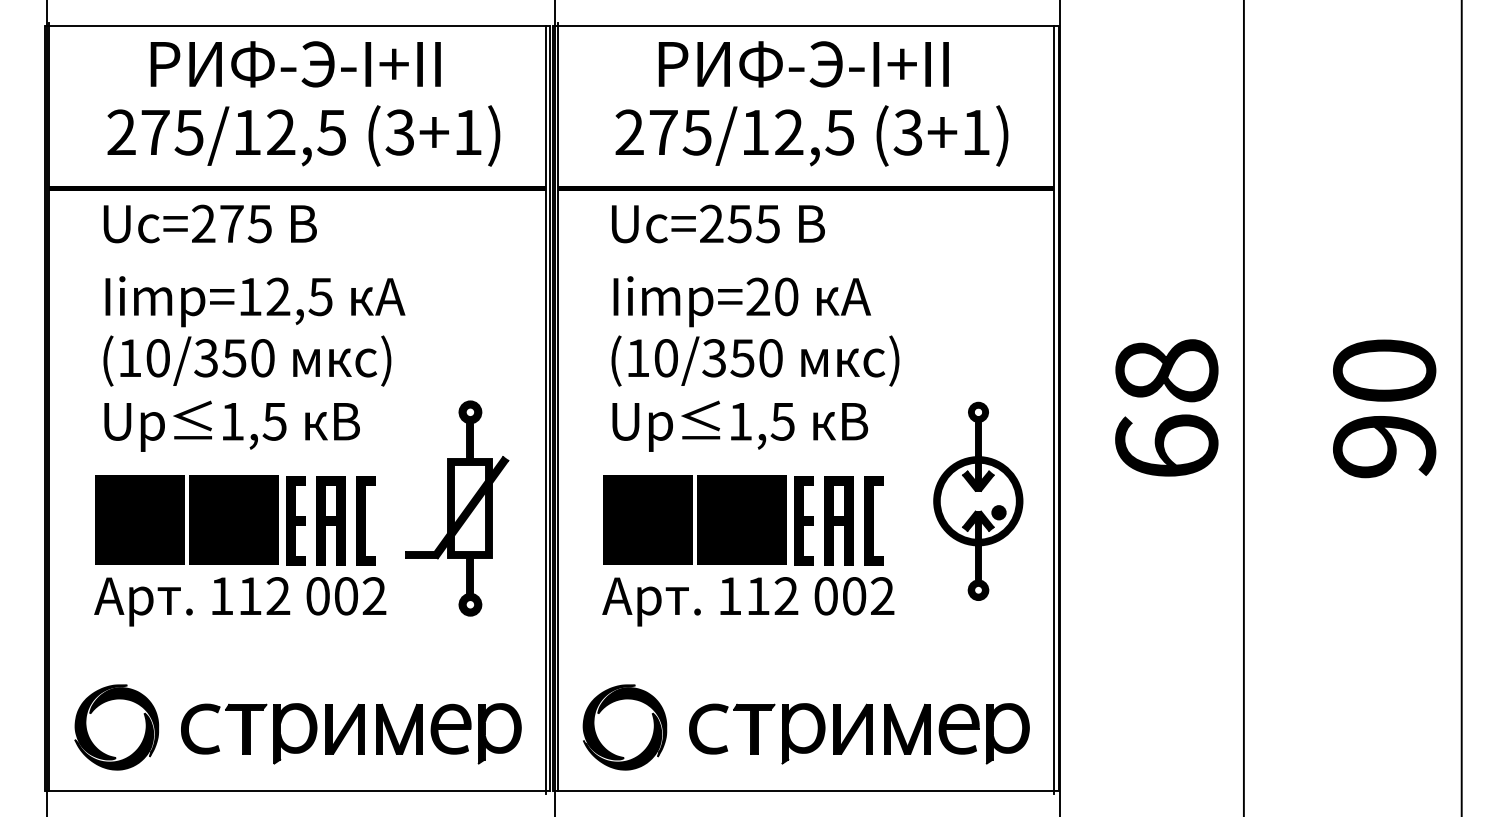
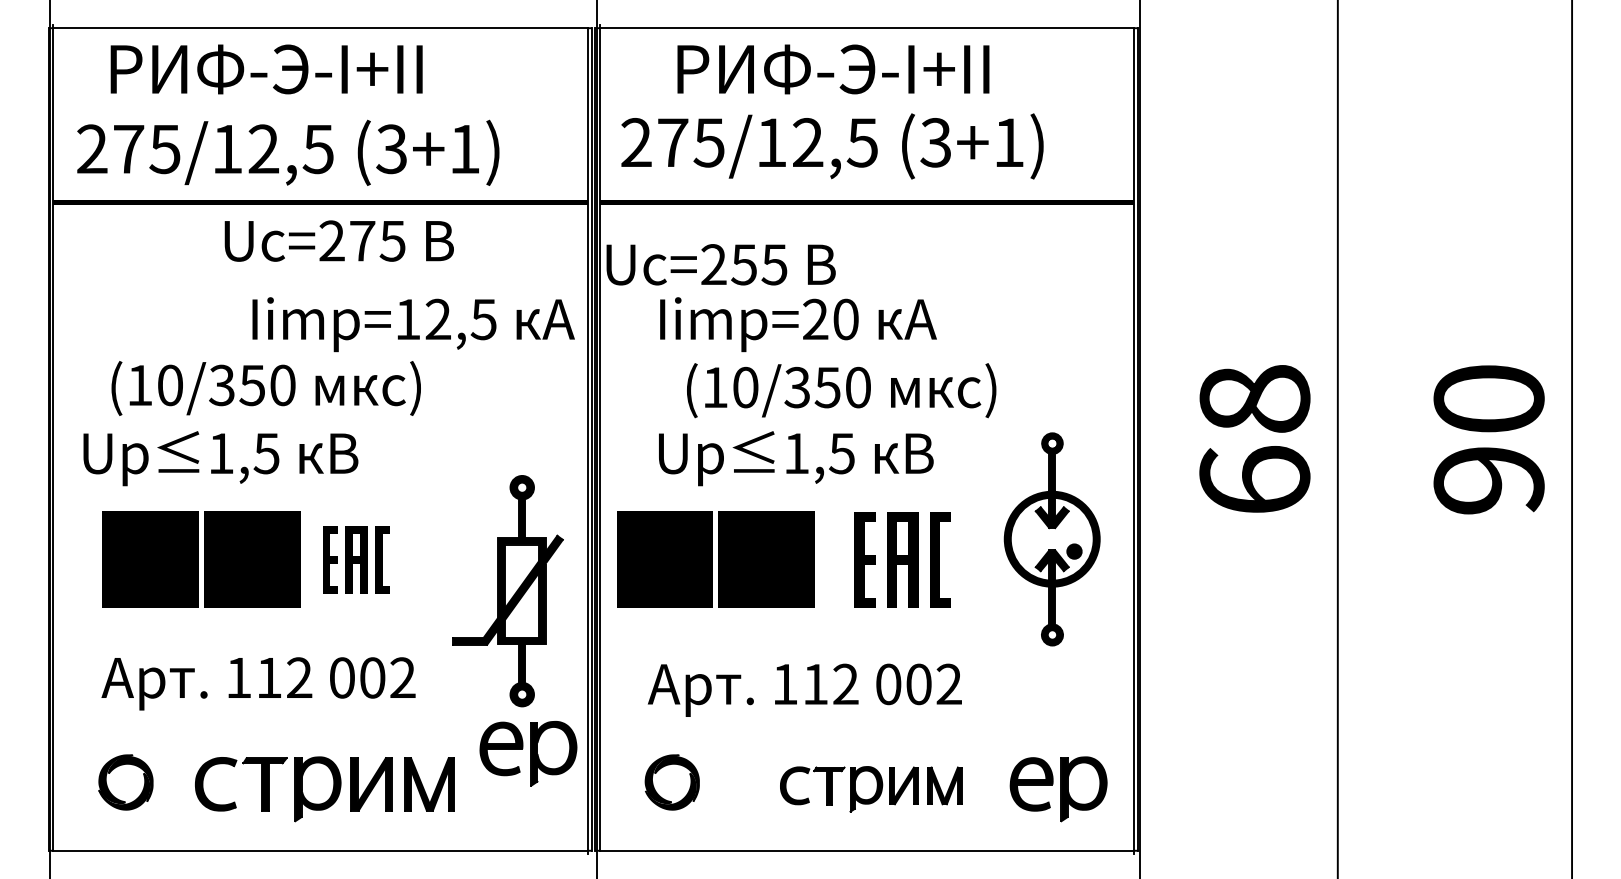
text: (295, 64) -> (266, 69), moved
text: (803, 64) -> (833, 69), moved
text: (303, 135) -> (287, 152), moved
text: (811, 135) -> (832, 145), moved
text: (209, 223) -> (338, 240), moved
text: (718, 223) -> (721, 264), moved
text: (255, 301) -> (413, 324), moved
text: (755, 360) -> (841, 390), moved
text: (231, 425) -> (220, 457), moved
part: (457, 508) -> (508, 591), moved
text: (694, 519) -> (714, 558), moved
part: (330, 520) -> (355, 559), size x0.7
text: (240, 601) -> (258, 683), moved
text: (748, 601) -> (805, 690), moved
part: (116, 727) -> (125, 782), size x0.6
part: (624, 727) -> (671, 782), size x0.6
part: (475, 733) -> (527, 753), moved
part: (809, 733) -> (870, 788), size x0.7

